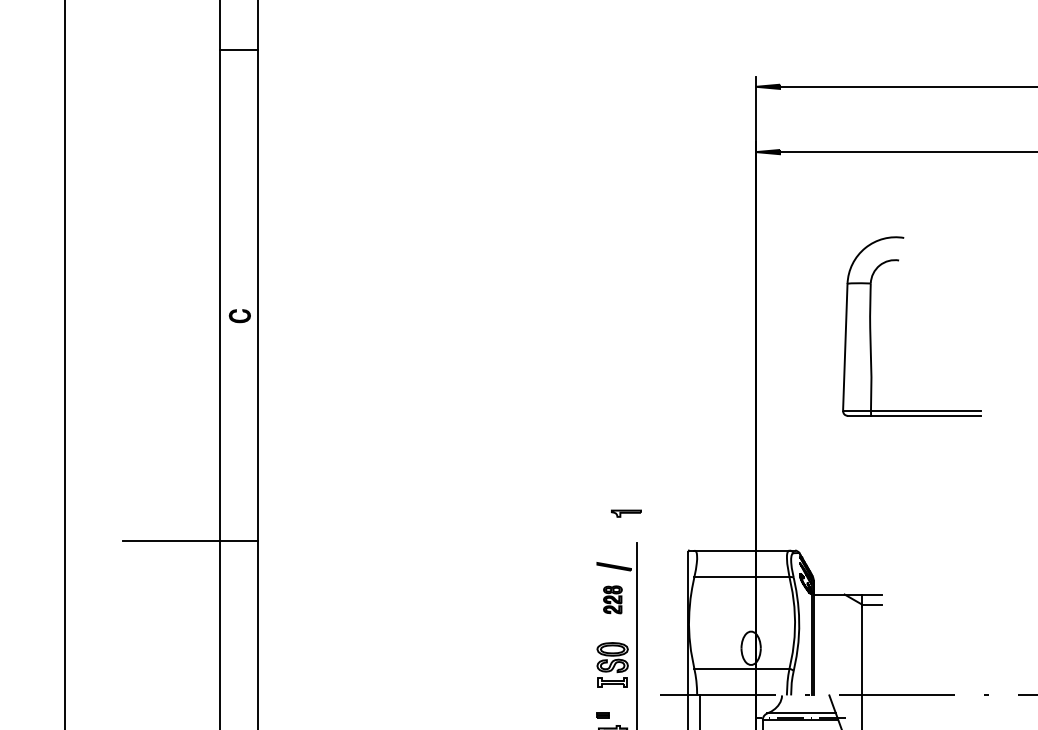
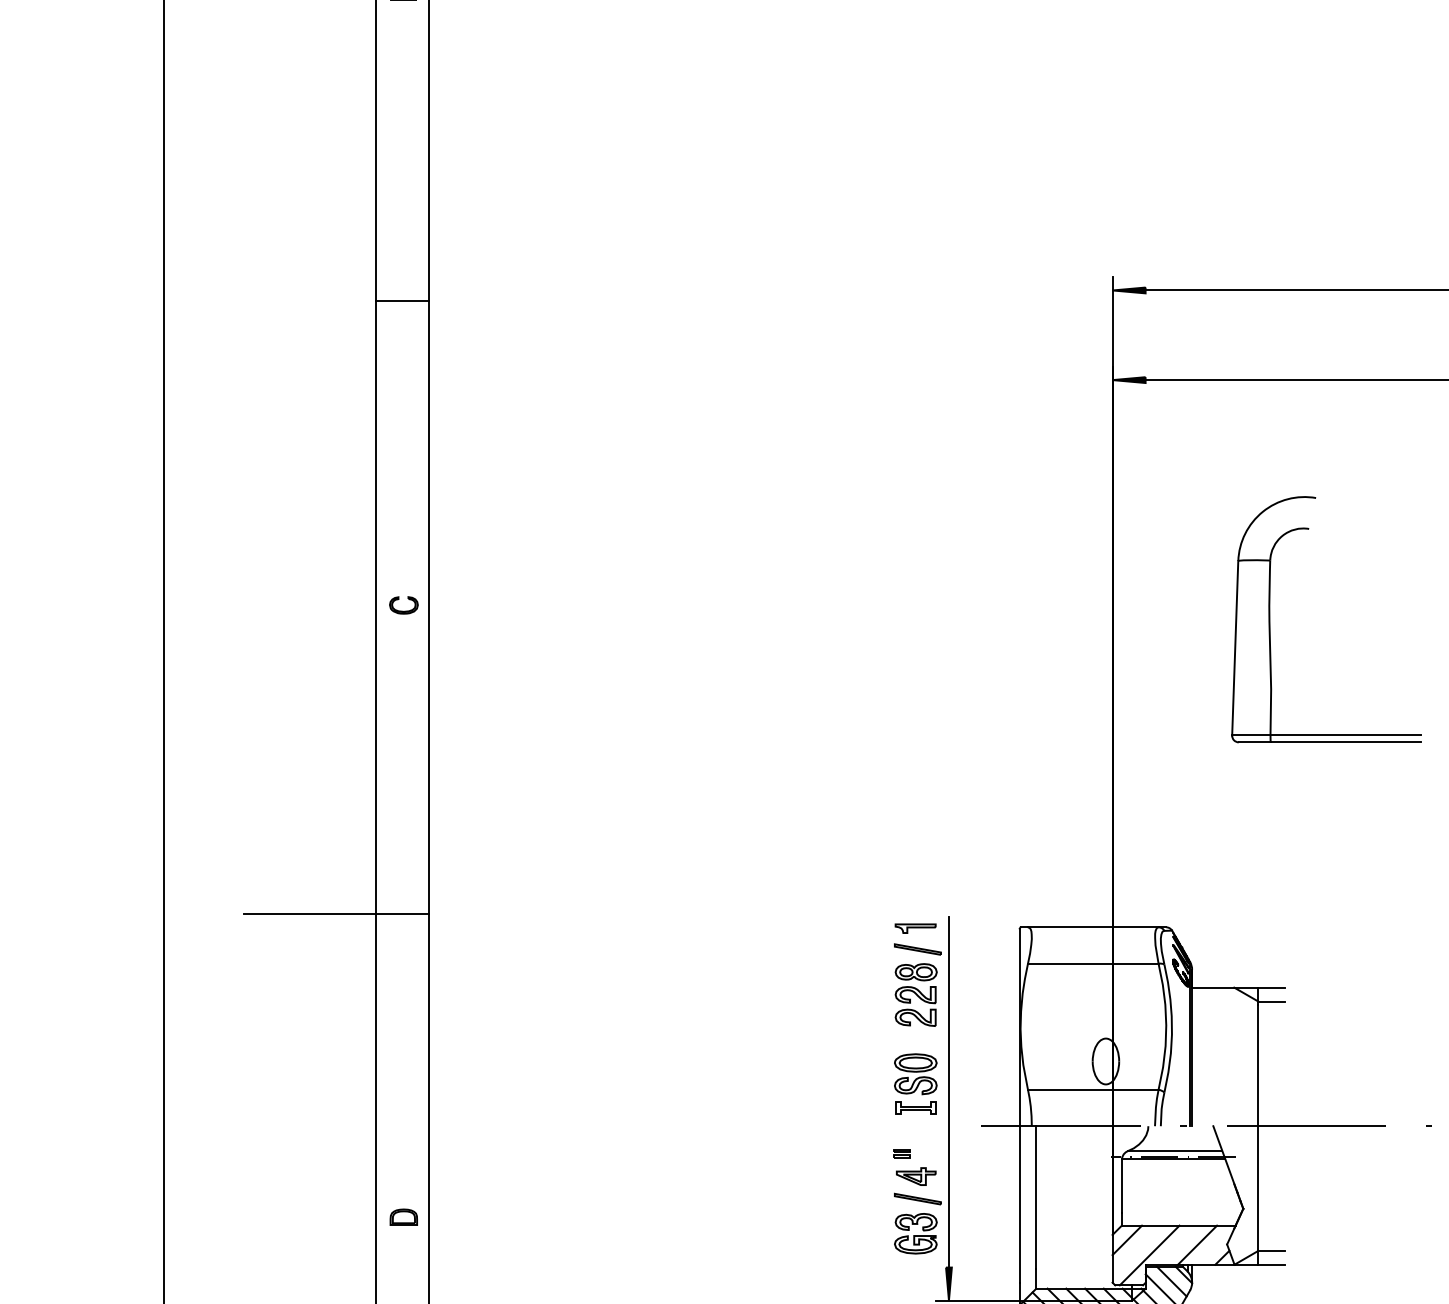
line: (238, 50) -> (402, 301), moved
part: (626, 513) -> (915, 928), moved
part: (612, 599) -> (915, 994), size x1.67

